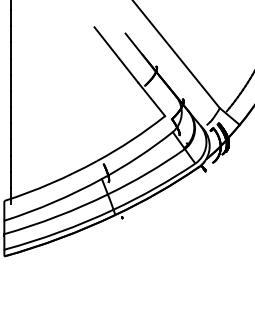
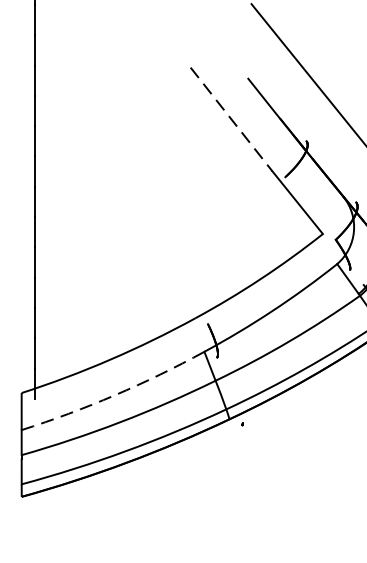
line: (116, 55) -> (231, 120), solid -> dashed
arc: (54, 202) -> (115, 395), solid -> dashed

